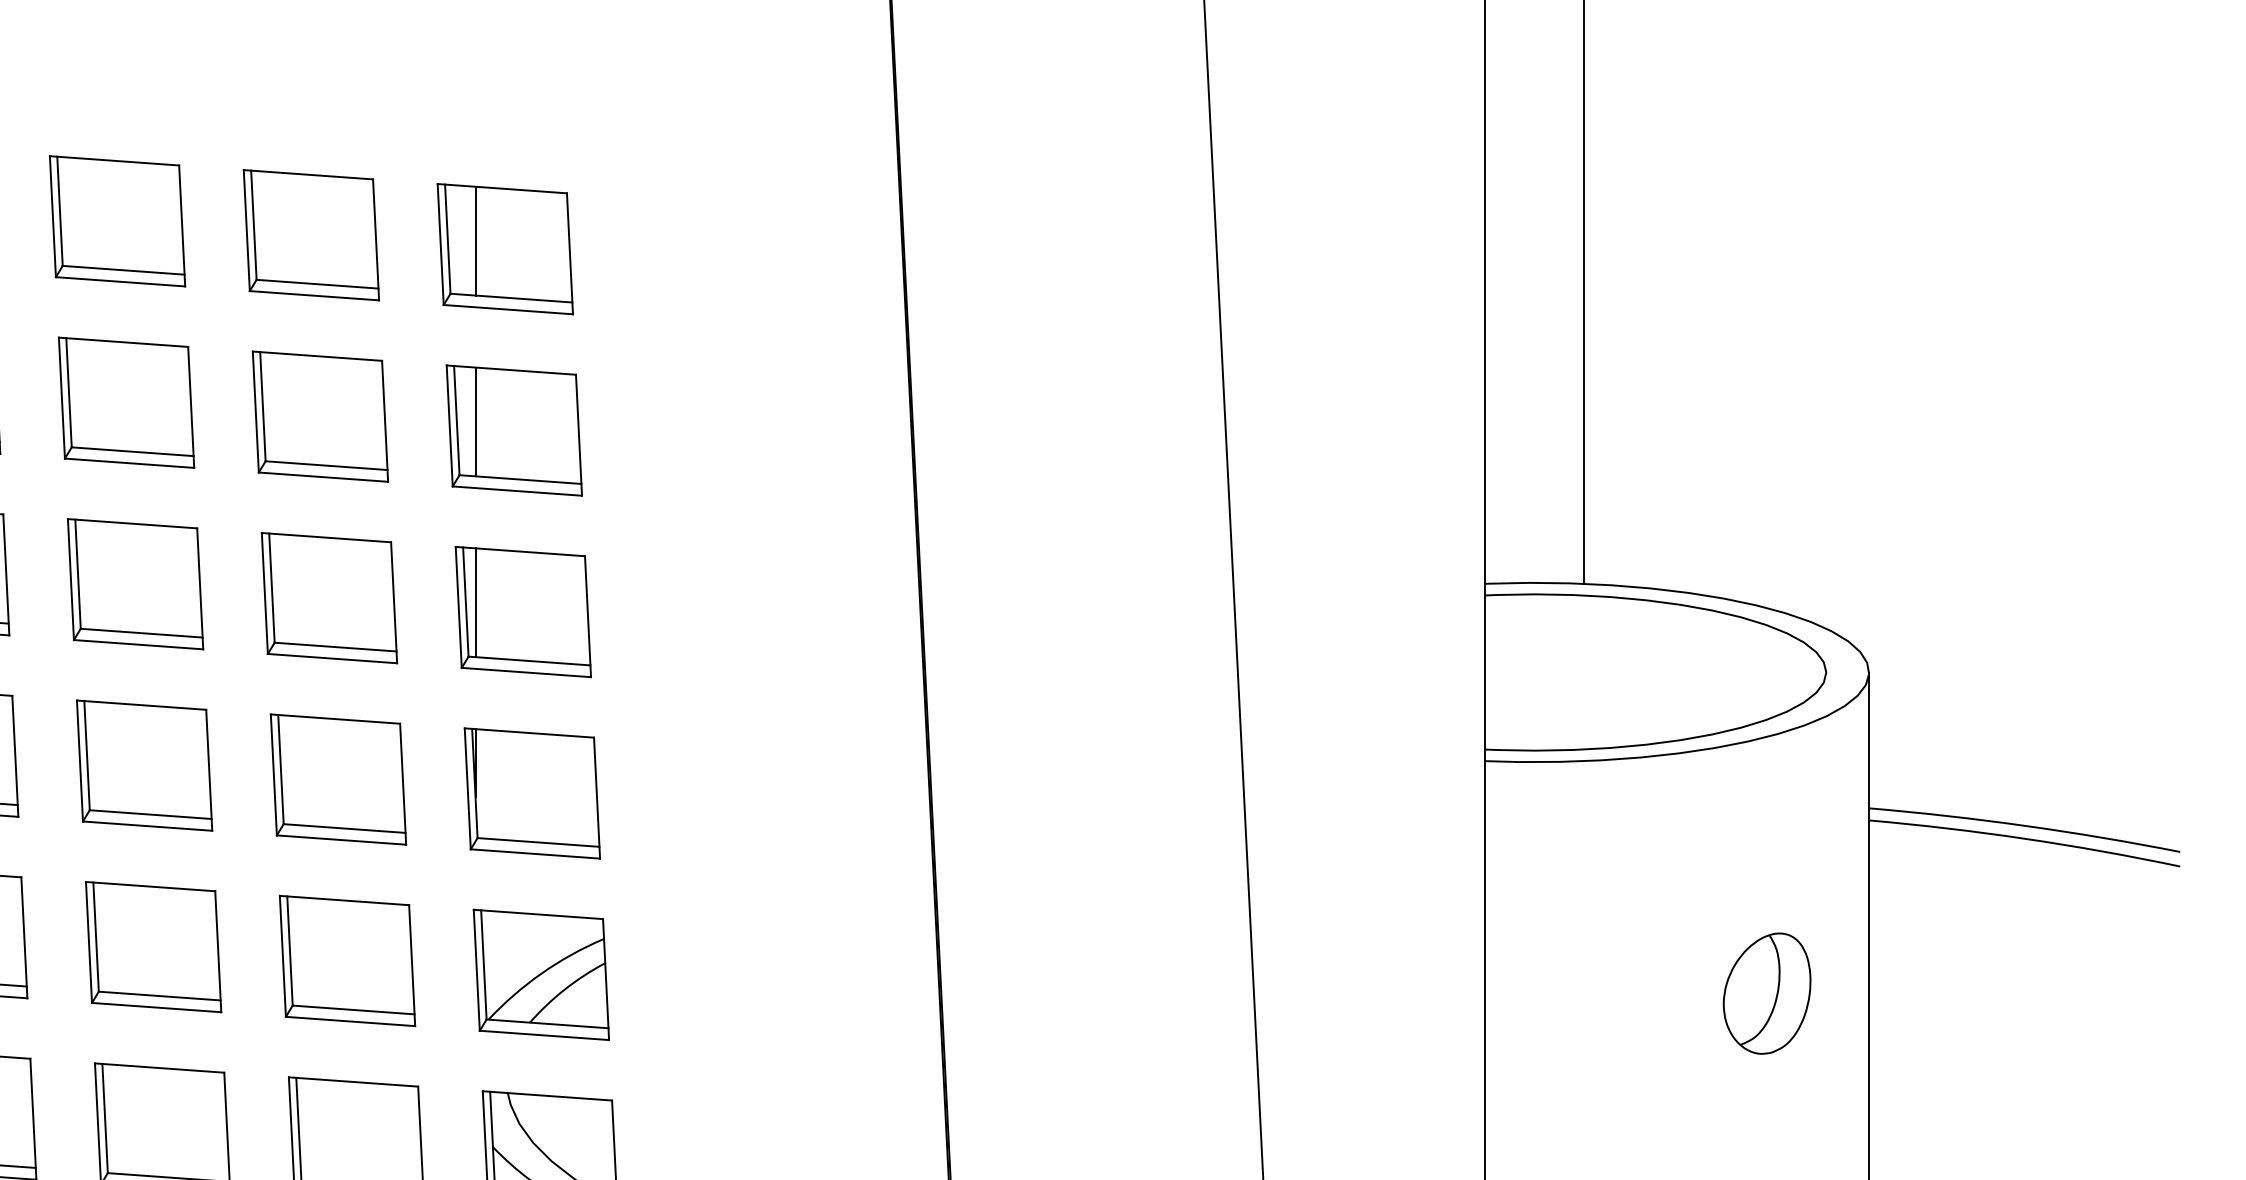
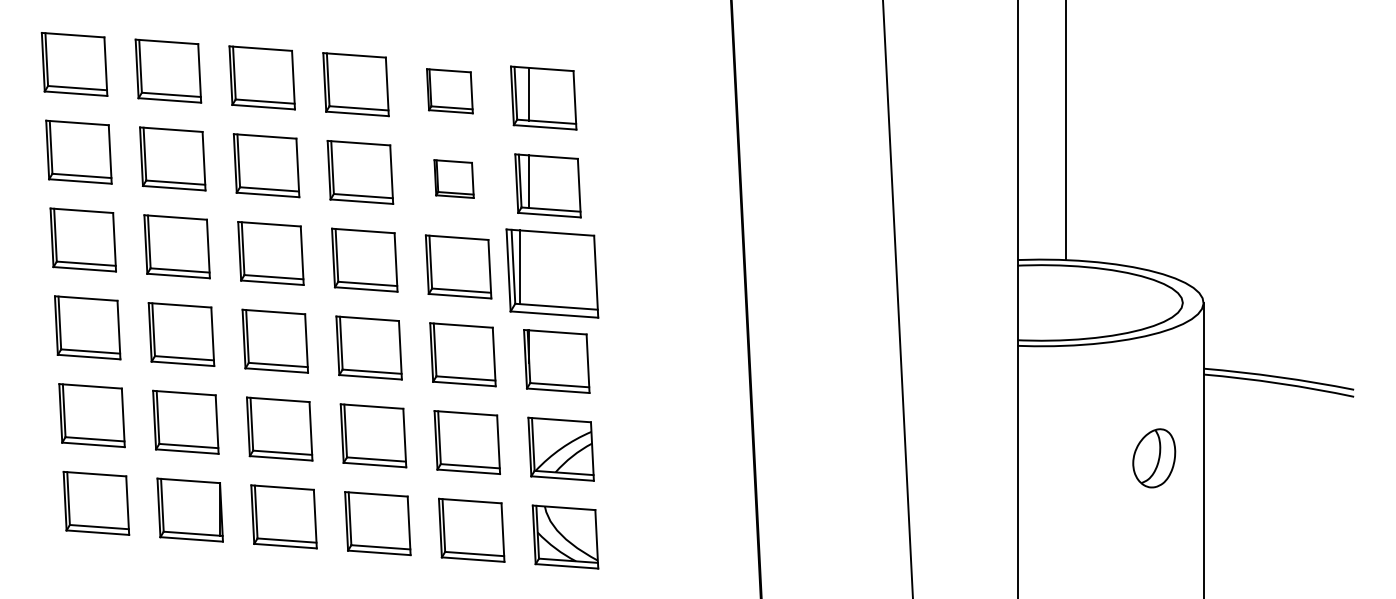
part: (310, 233) -> (449, 90), size x0.7
part: (318, 415) -> (453, 178), size x0.6
part: (523, 611) -> (552, 273), size x1.4

